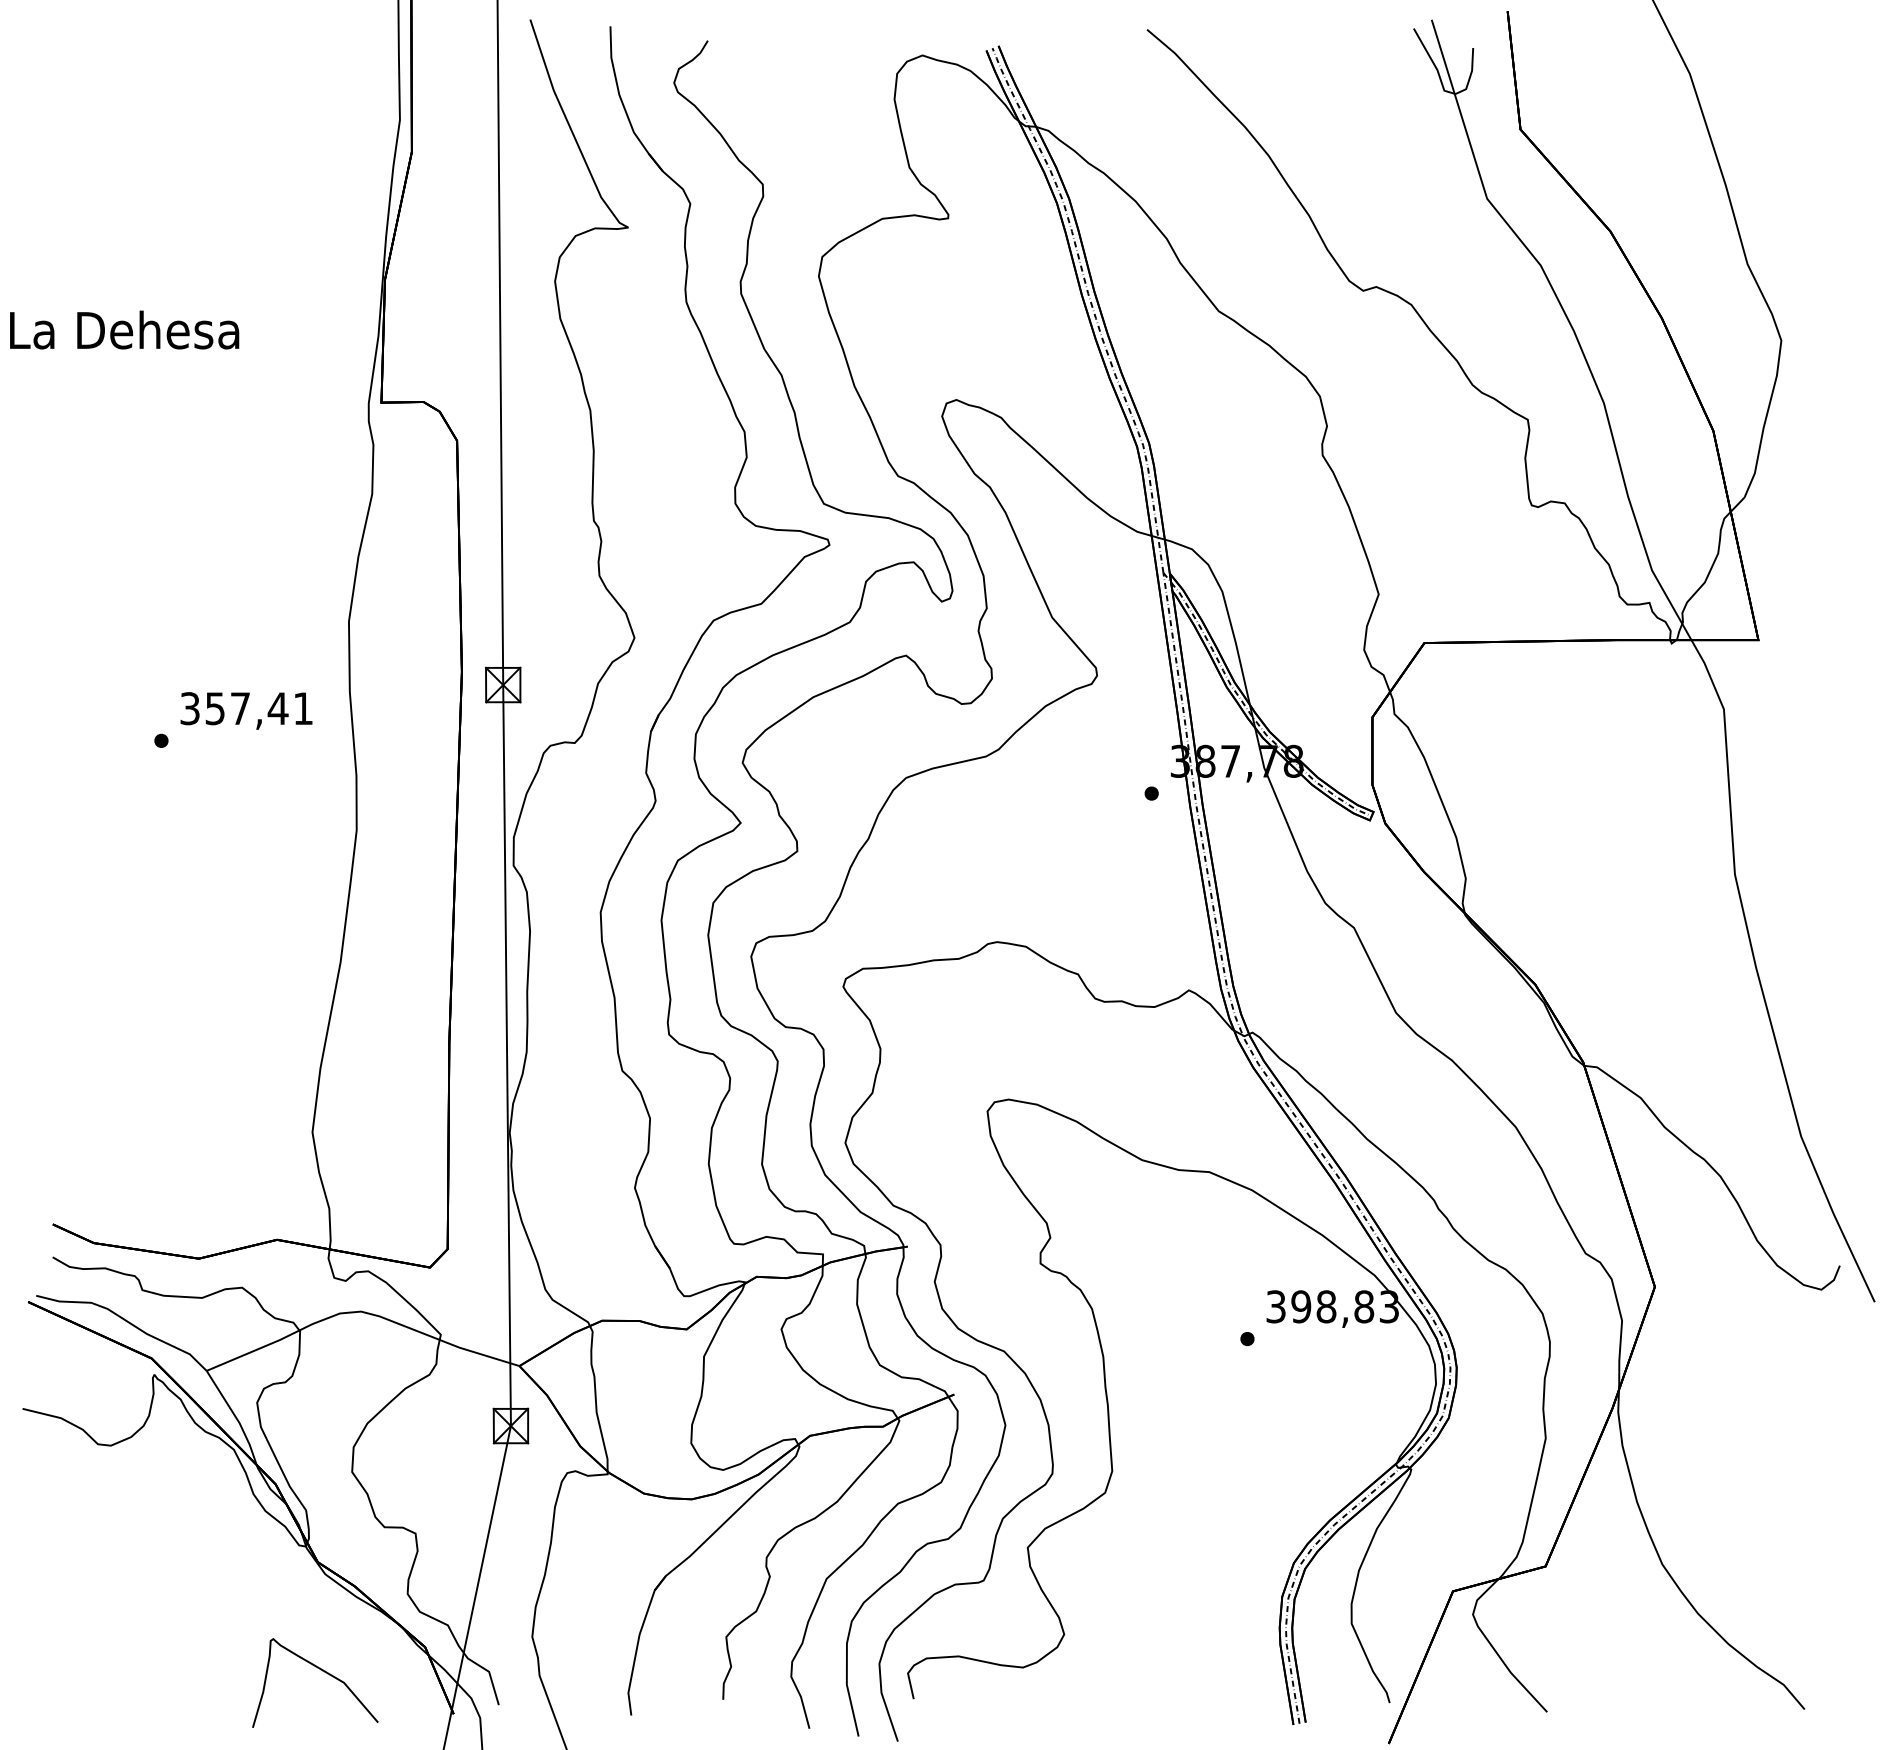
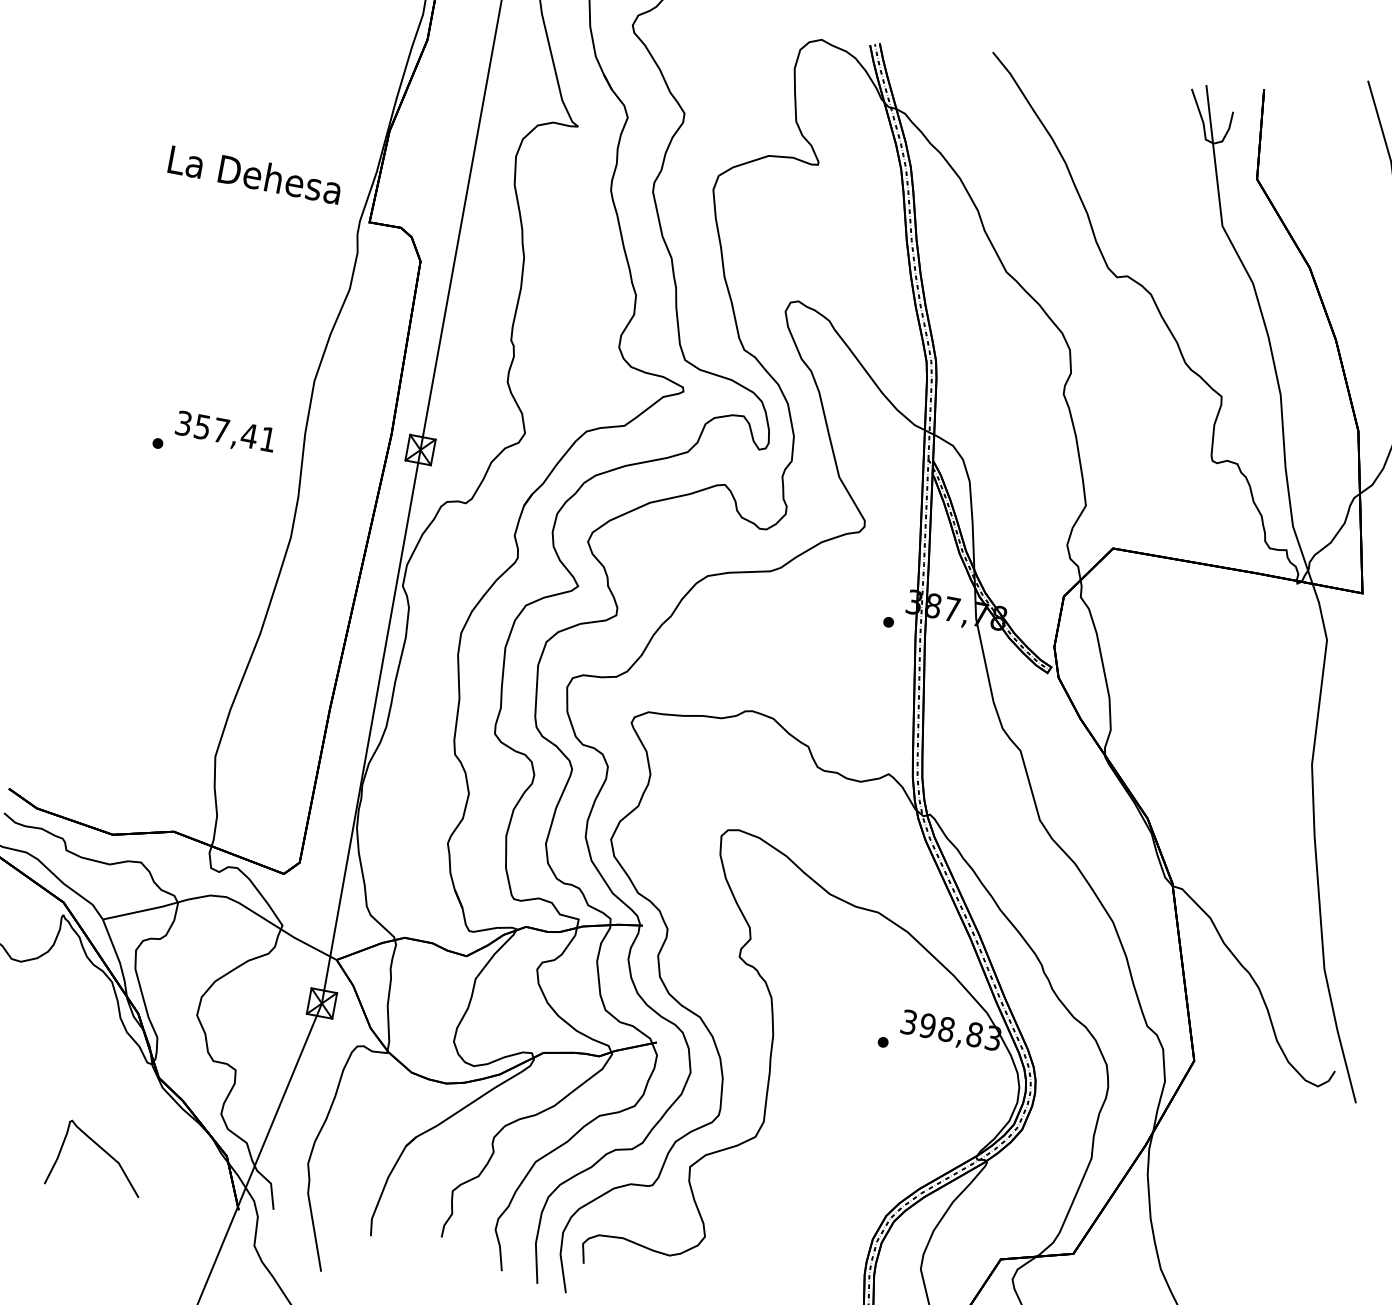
text: (124, 329) -> (255, 174), moved
curve: (320, 1670) -> (103, 1150), moved

